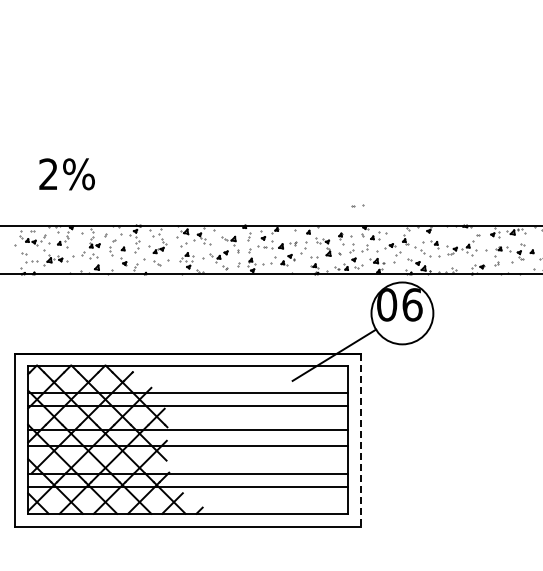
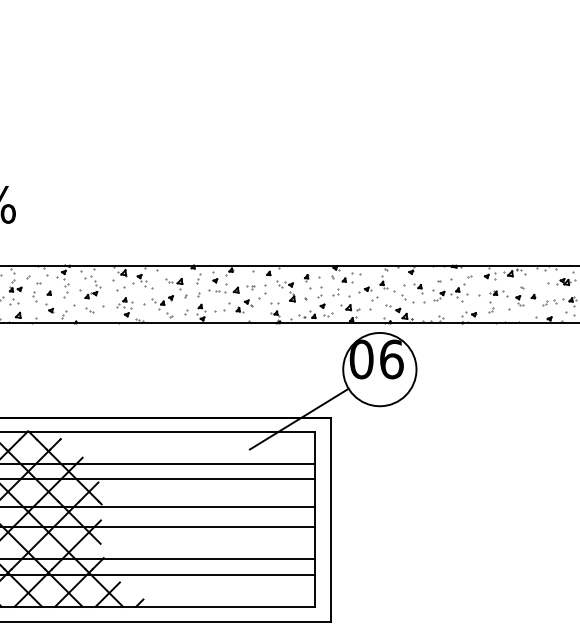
part: (357, 205) -> (443, 279), moved
line: (360, 441) -> (330, 521), dashed -> solid

